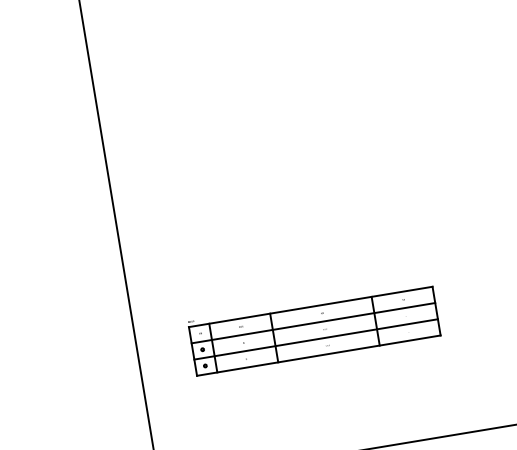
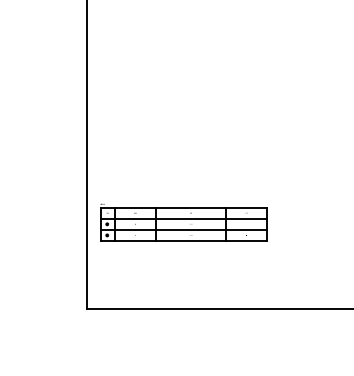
part: (313, 328) -> (183, 222), moved

